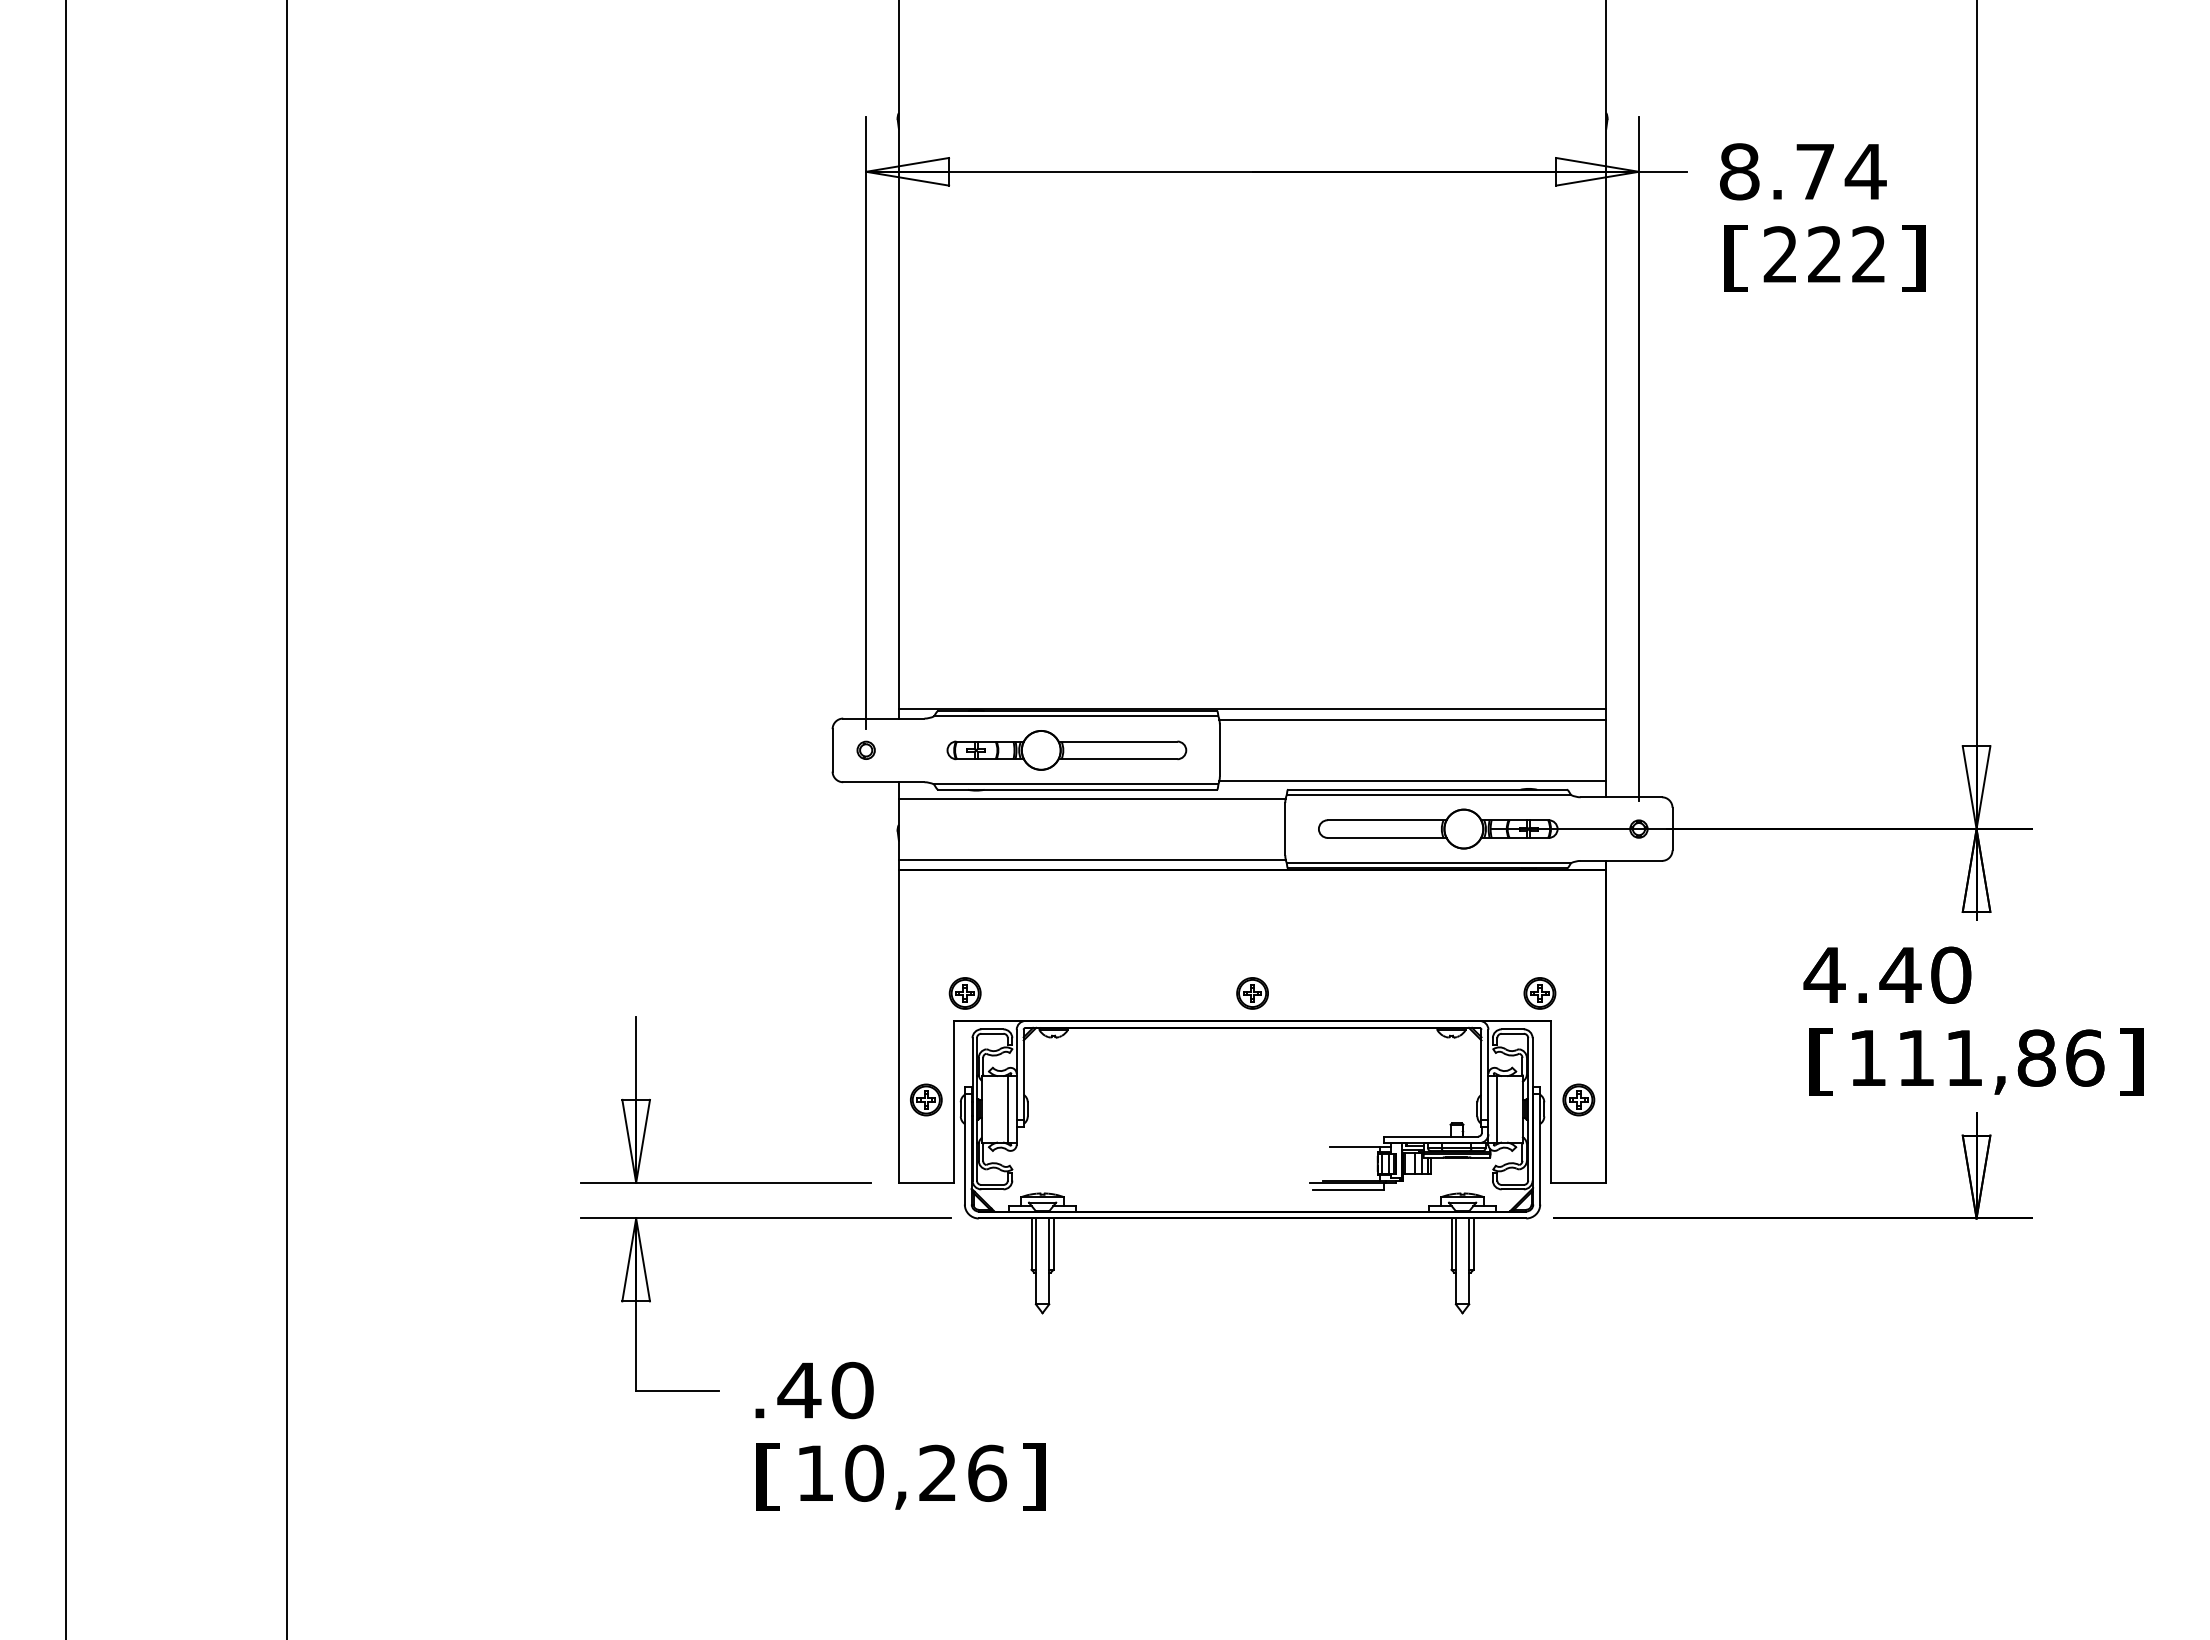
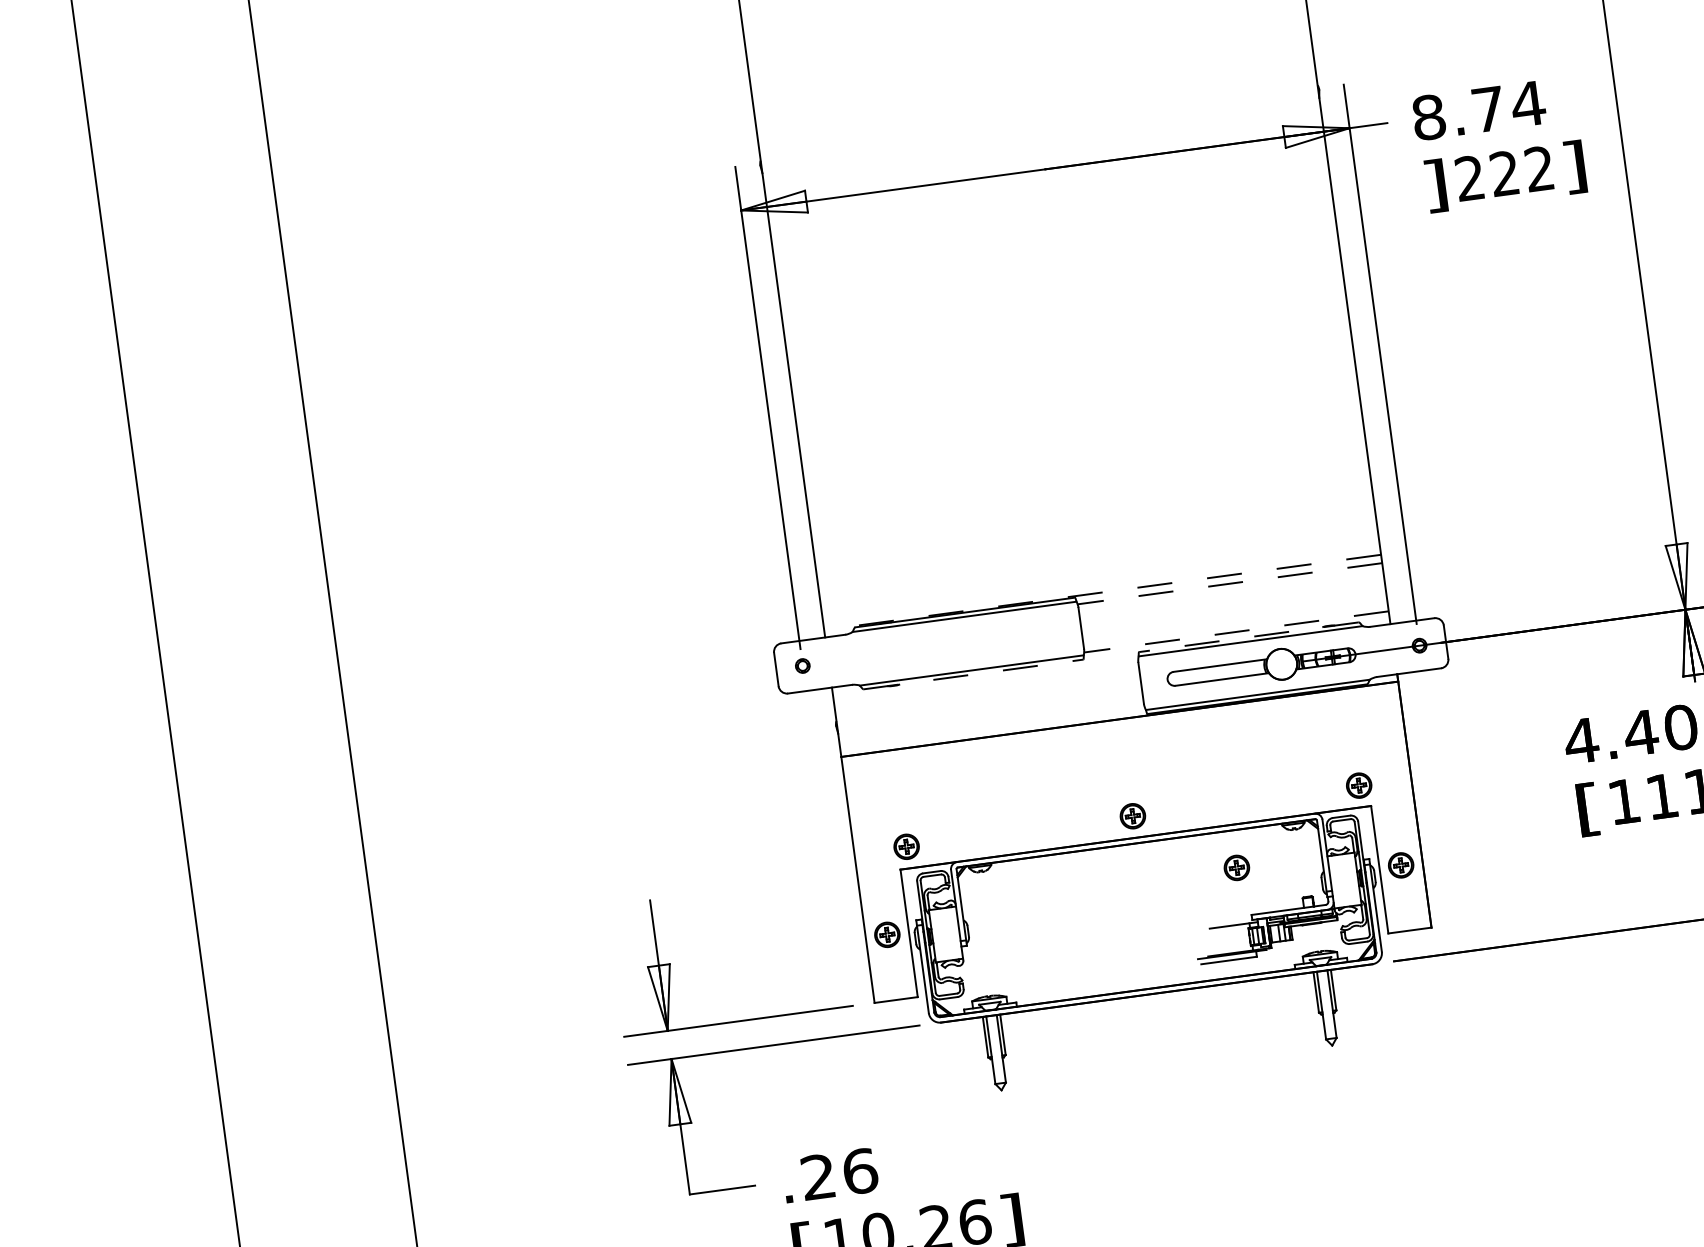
text: (1736, 258) -> (1435, 186), [ -> ]
line: (1252, 709) -> (1102, 592), solid -> dashed
line: (1412, 719) -> (1229, 583), solid -> dashed
part: (1066, 750) -> (960, 644), removed
line: (1412, 781) -> (1236, 632), solid -> dashed
line: (1078, 789) -> (974, 674), solid -> dashed
line: (1426, 789) -> (1248, 637), solid -> dashed
line: (1091, 798) -> (985, 679), removed
line: (1091, 859) -> (991, 727), removed
part: (1373, 1075) -> (1236, 867), added
line: (1007, 1109) -> (952, 933), removed
line: (1497, 1109) -> (1338, 881), removed
text: (825, 1390) -> (838, 1174), .40 -> .26

